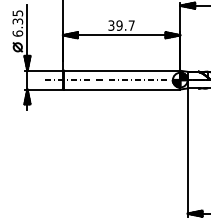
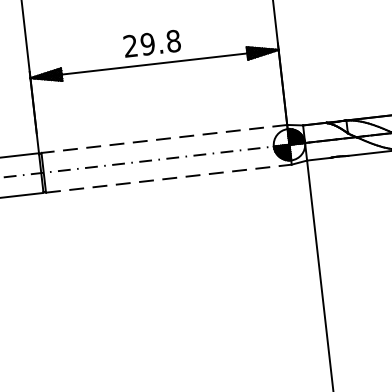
text: (121, 25) -> (151, 43), 39.7 -> 29.8
line: (121, 70) -> (162, 138), solid -> dashed
line: (122, 89) -> (169, 178), solid -> dashed

